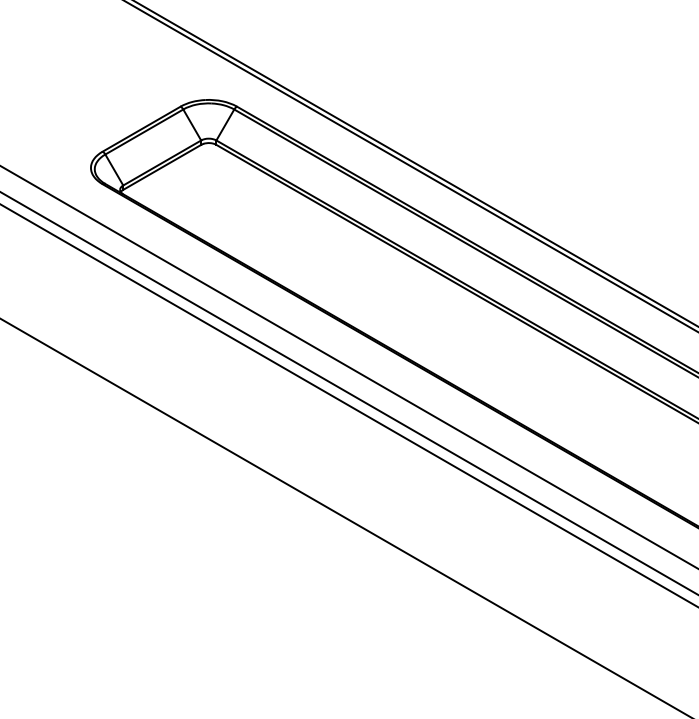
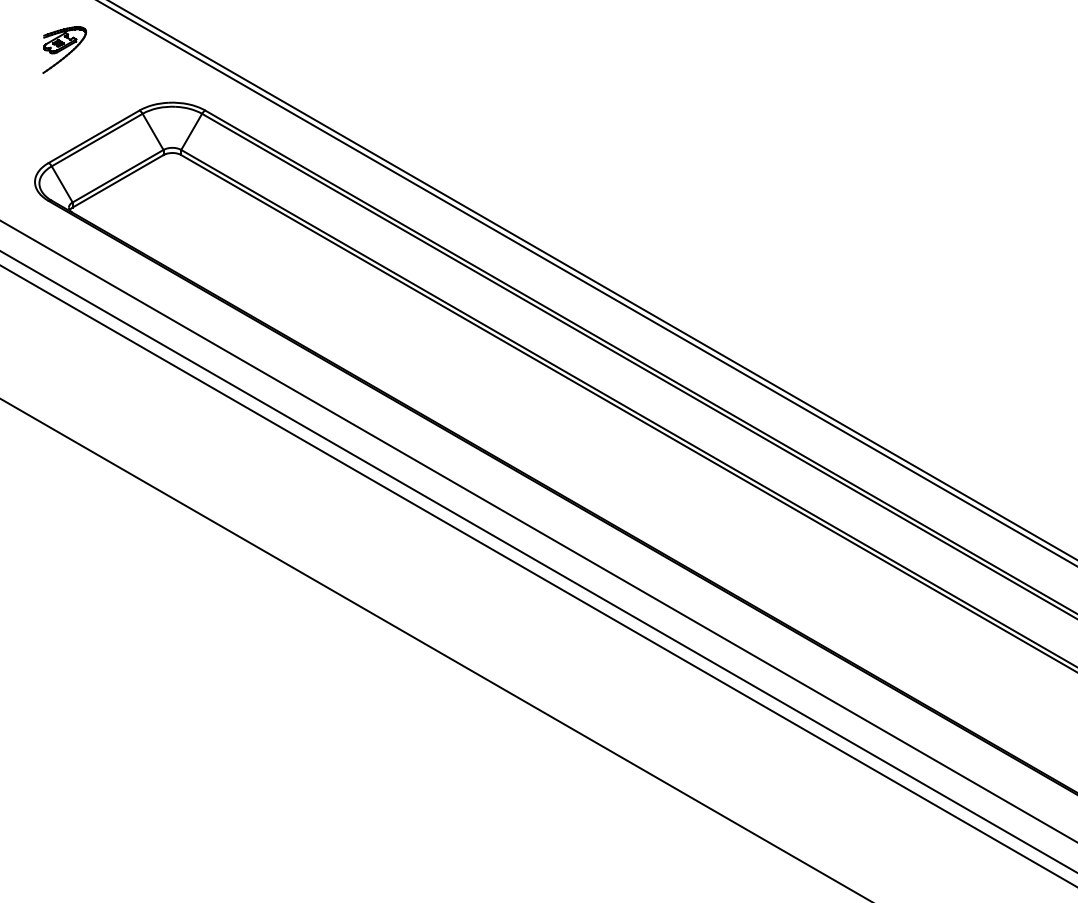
part: (116, 55) -> (64, 50), added

